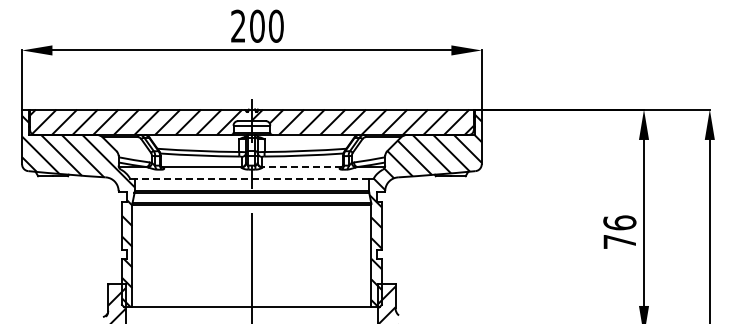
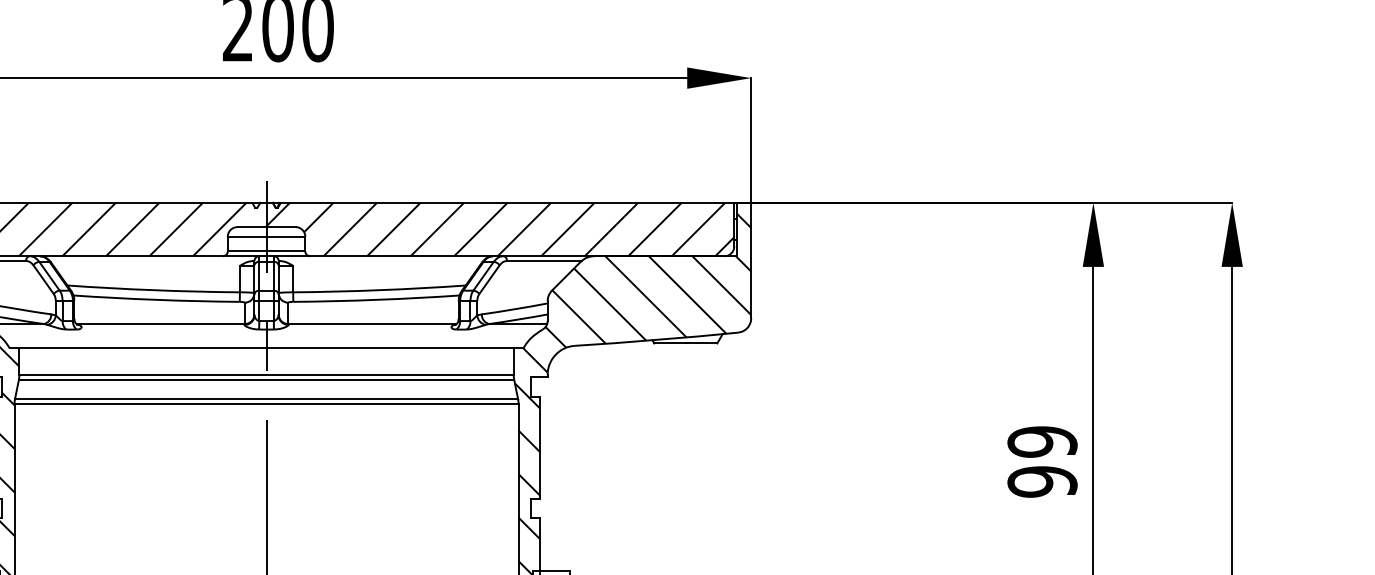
line: (301, 167) -> (371, 324), dashed -> solid
line: (251, 178) -> (265, 348), dashed -> solid
text: (619, 232) -> (1041, 462), 76 -> 99

